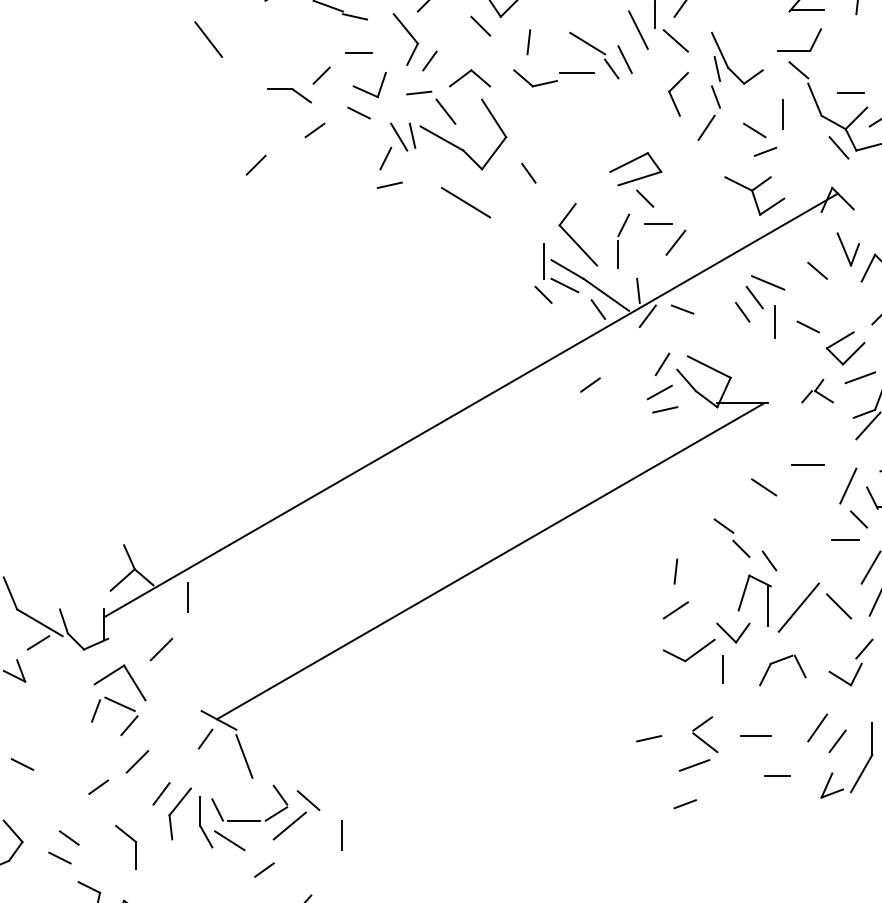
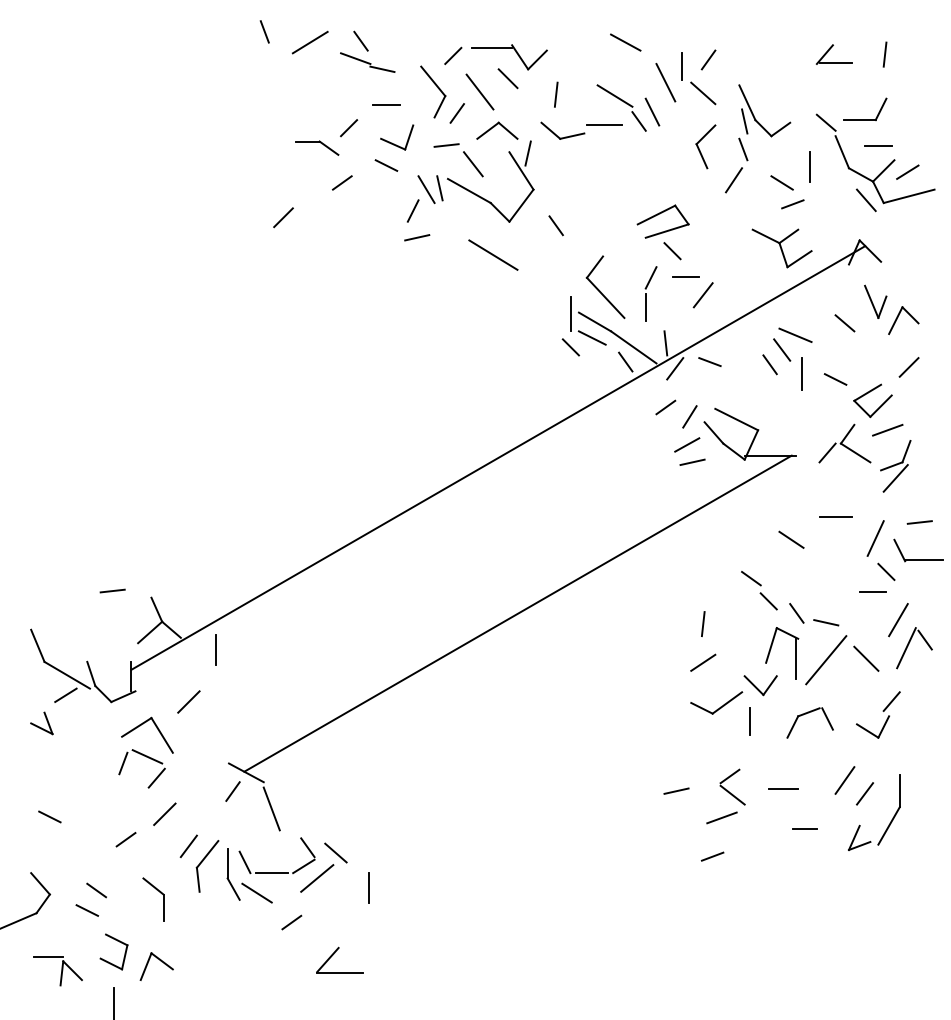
line: (208, 39) -> (479, 91), moved
part: (800, 50) -> (865, 119), moved
line: (500, 101) -> (527, 153), added
line: (590, 385) -> (665, 407), moved
part: (817, 391) -> (844, 443), size x1.67
line: (85, 538) -> (112, 590), added
line: (799, 570) -> (826, 622), added

